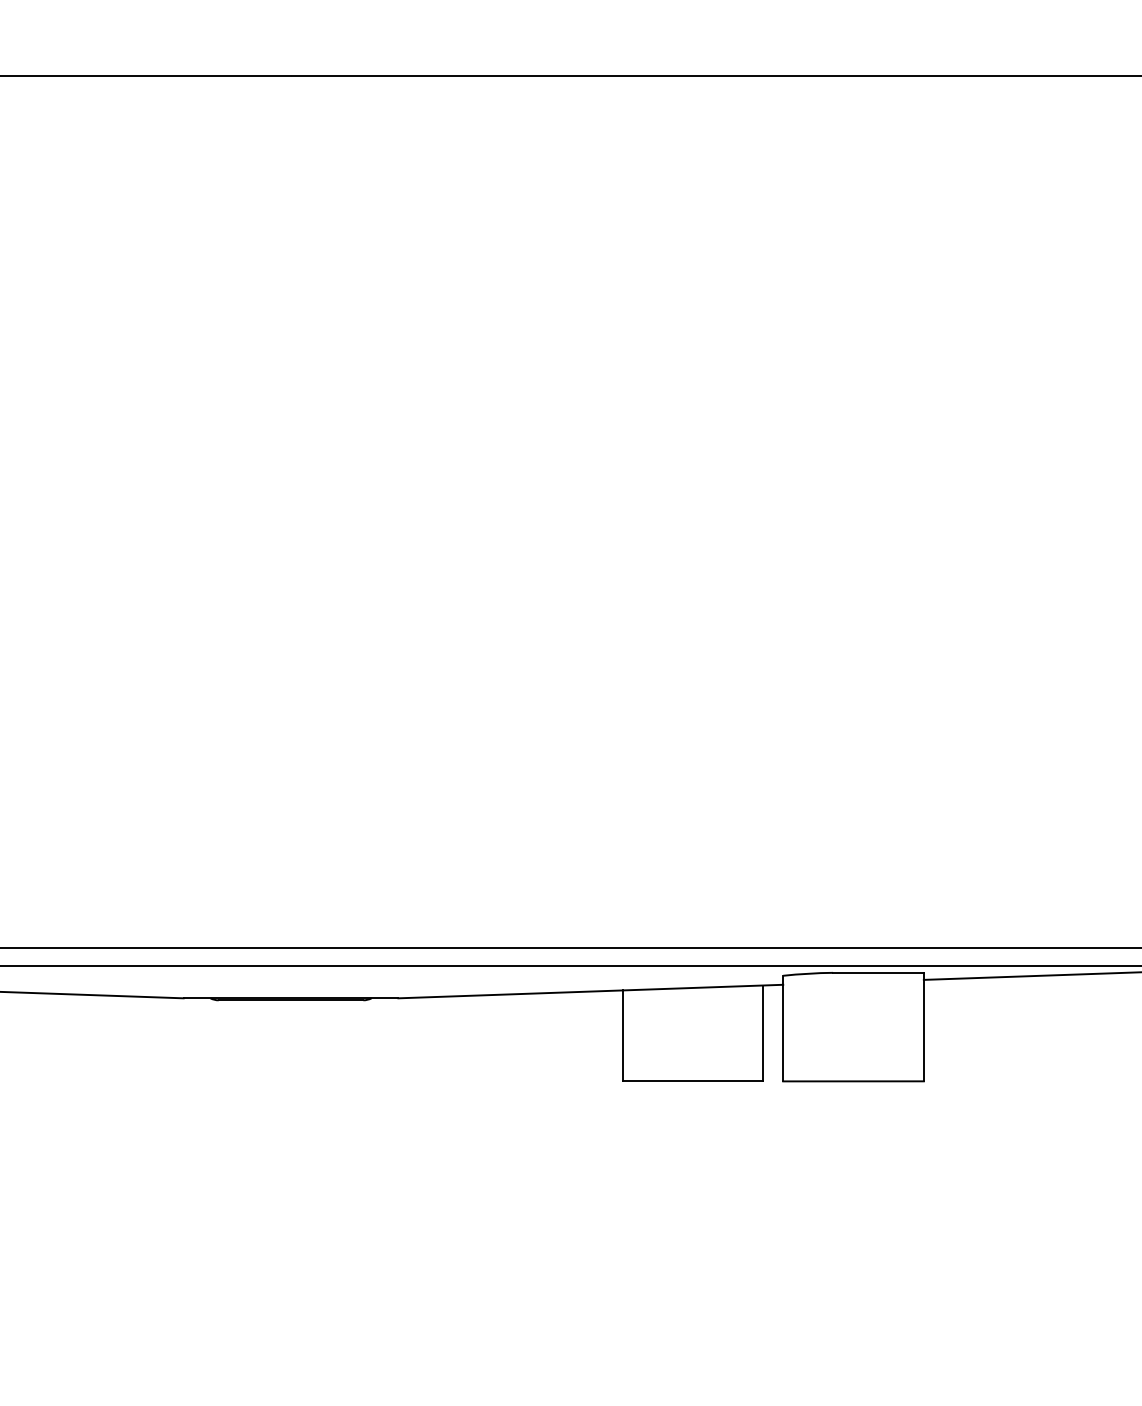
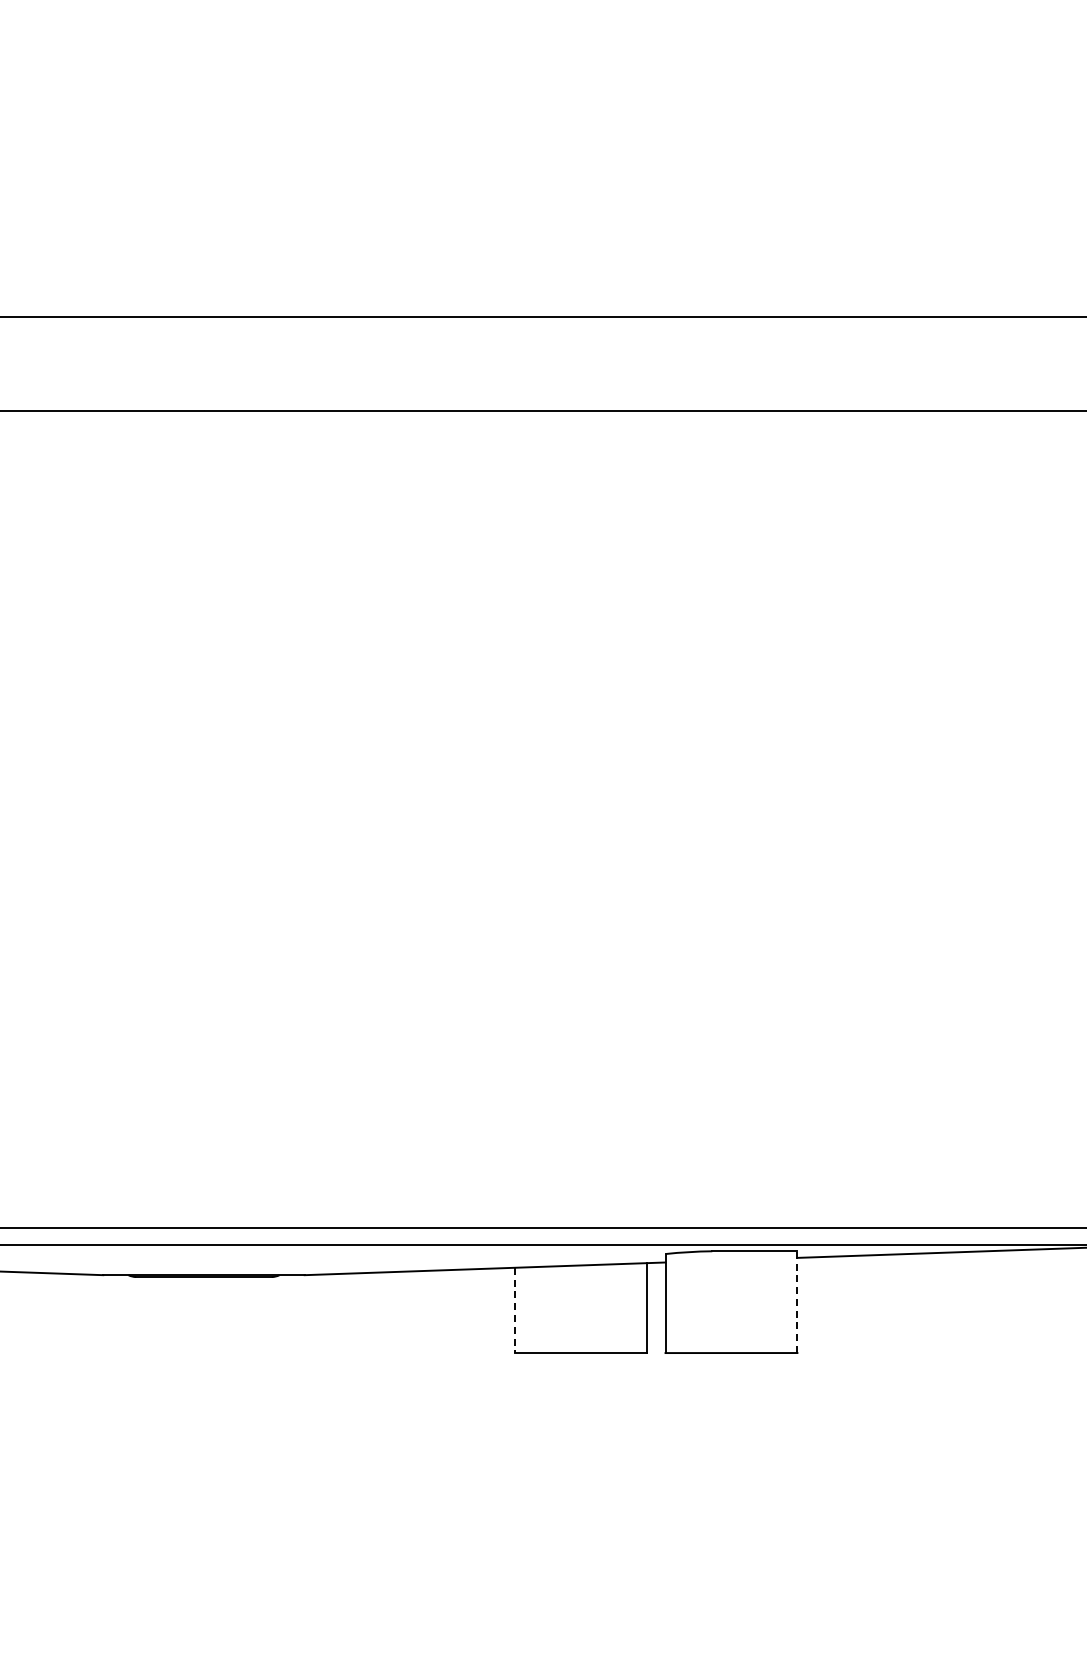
line: (923, 1027) -> (797, 1302), solid -> dashed
line: (622, 1035) -> (514, 1310), solid -> dashed

